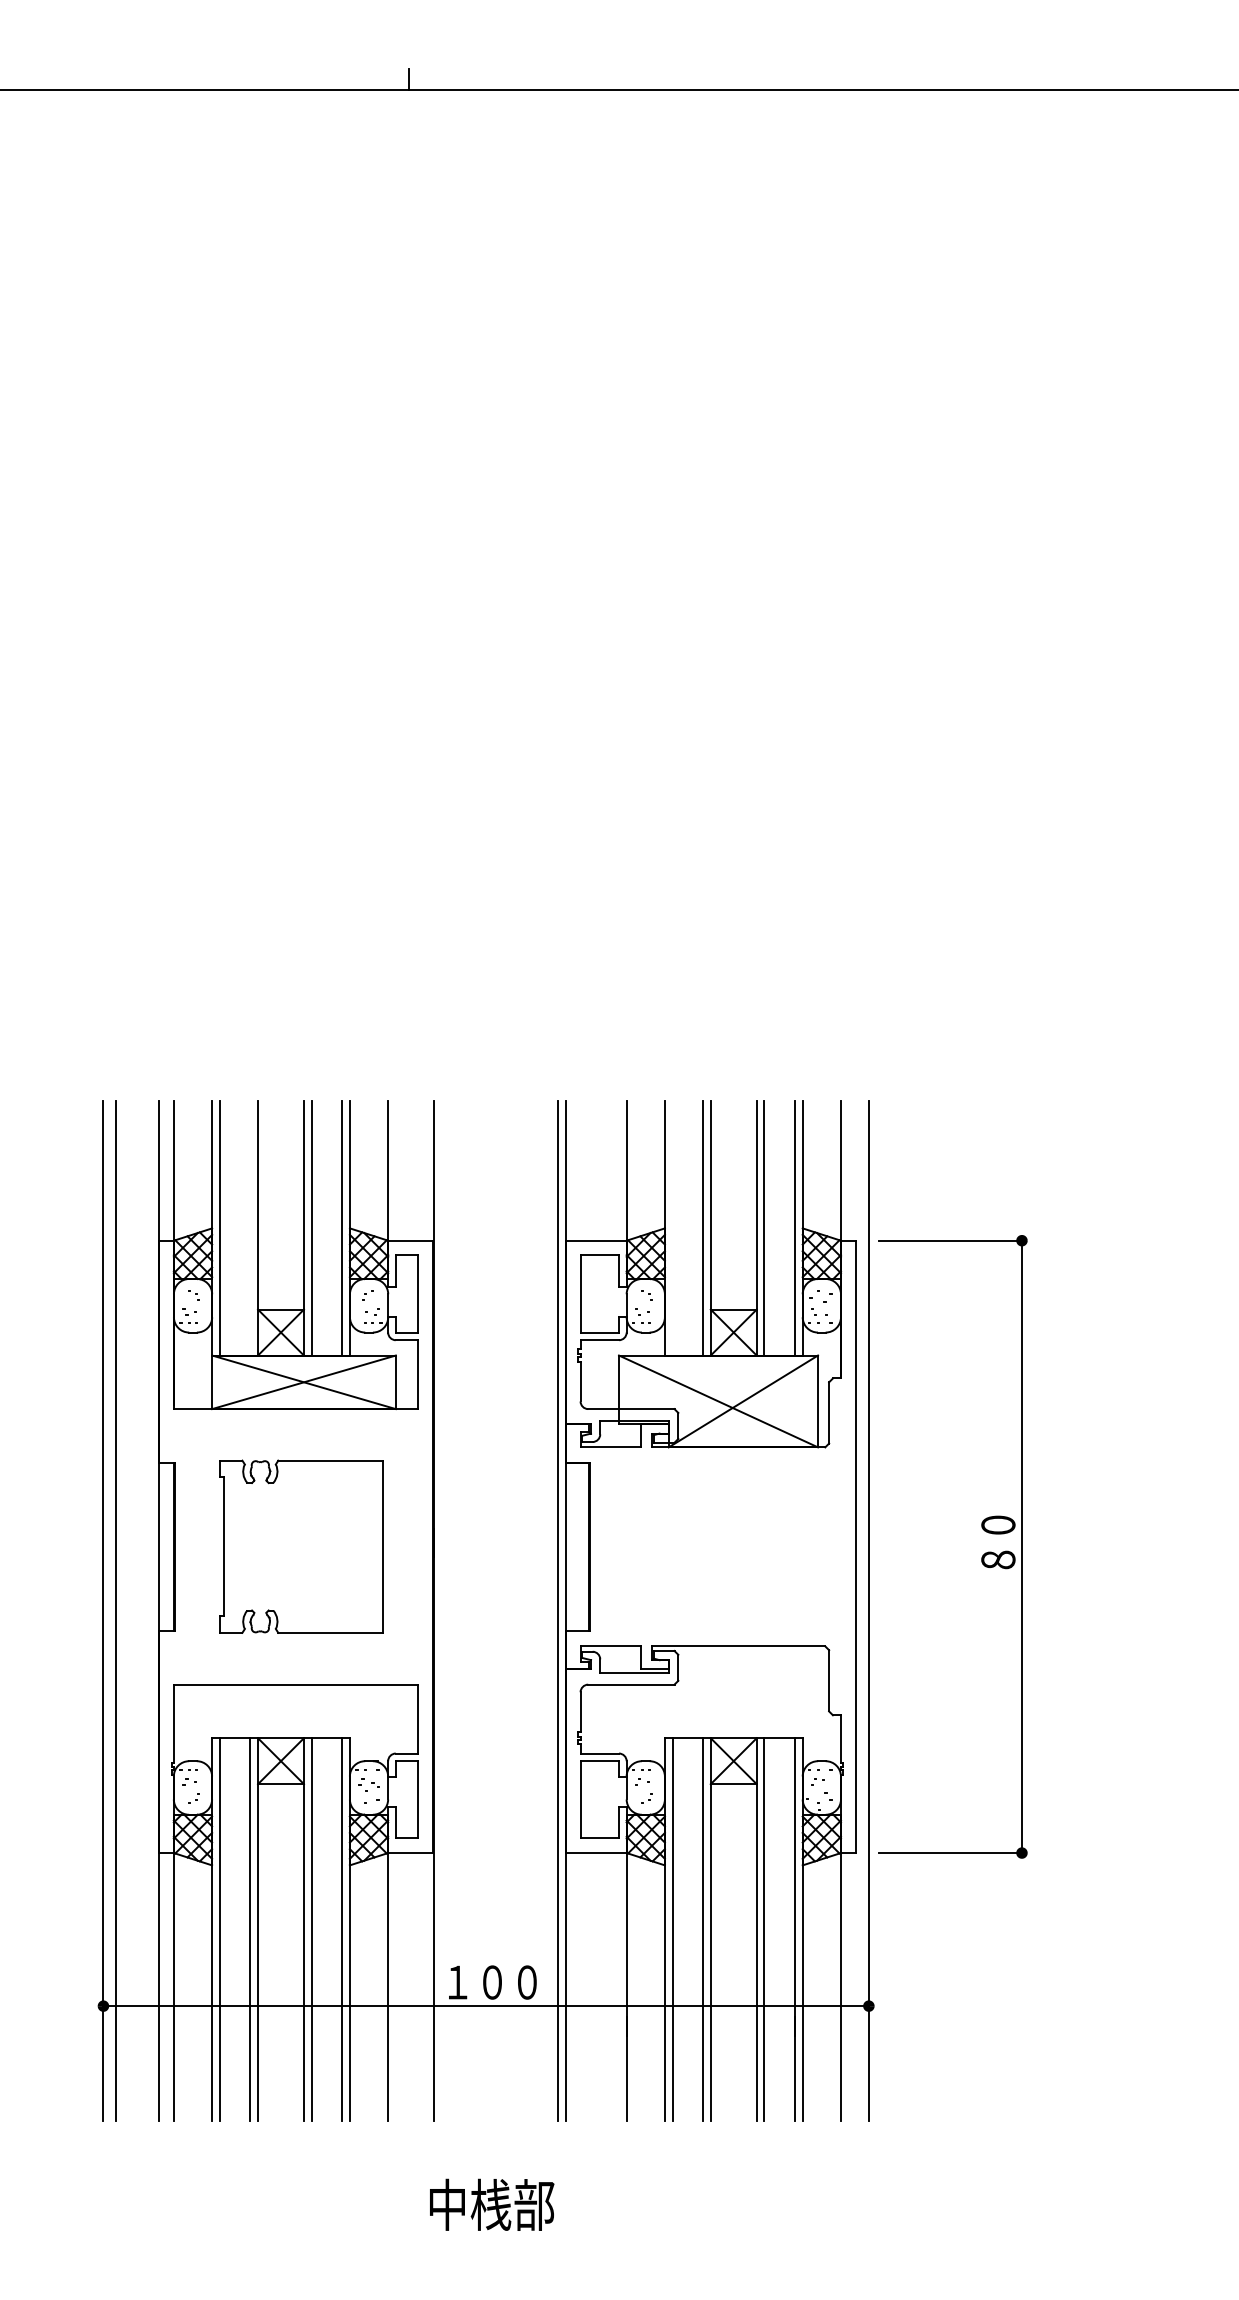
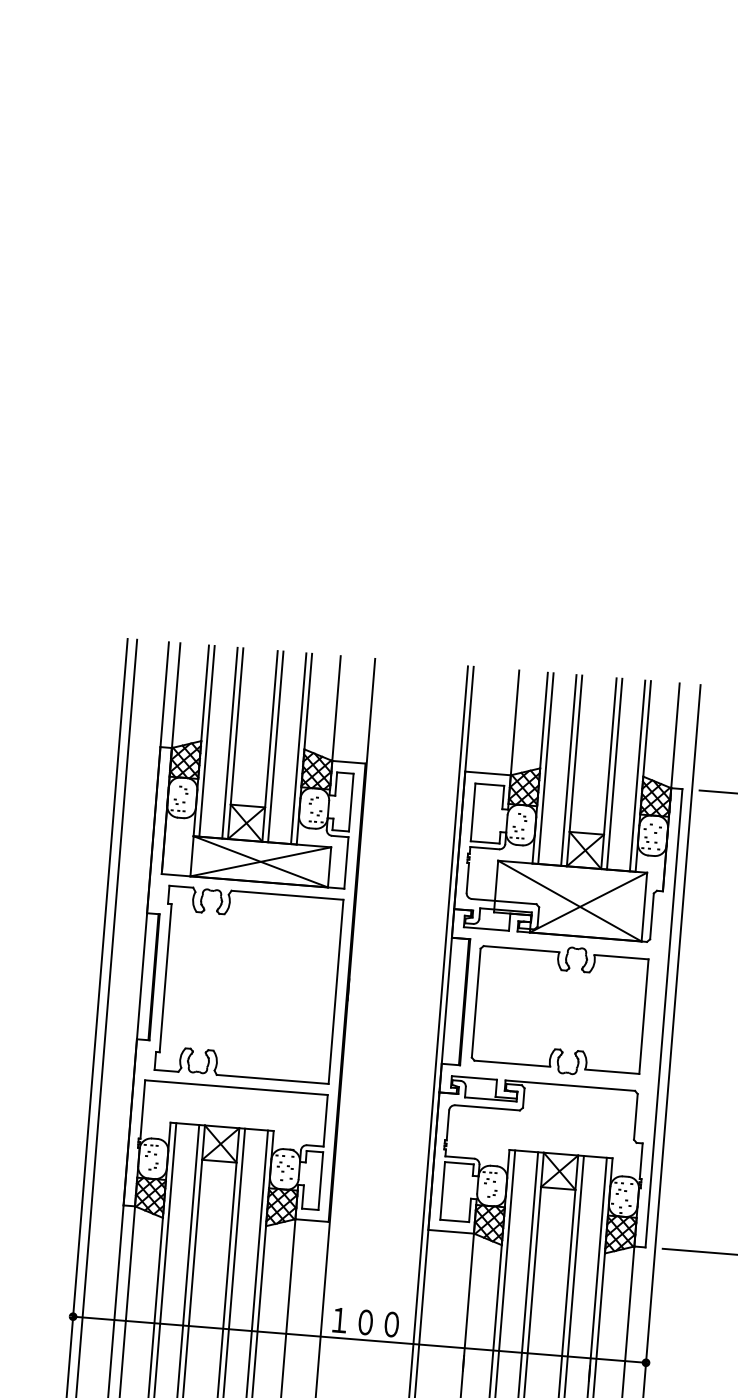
line: (250, 1227) -> (230, 742), added
line: (672, 1227) -> (545, 768), added
part: (301, 1546) -> (249, 984), size x1.43
part: (716, 1546) -> (559, 1009), added

